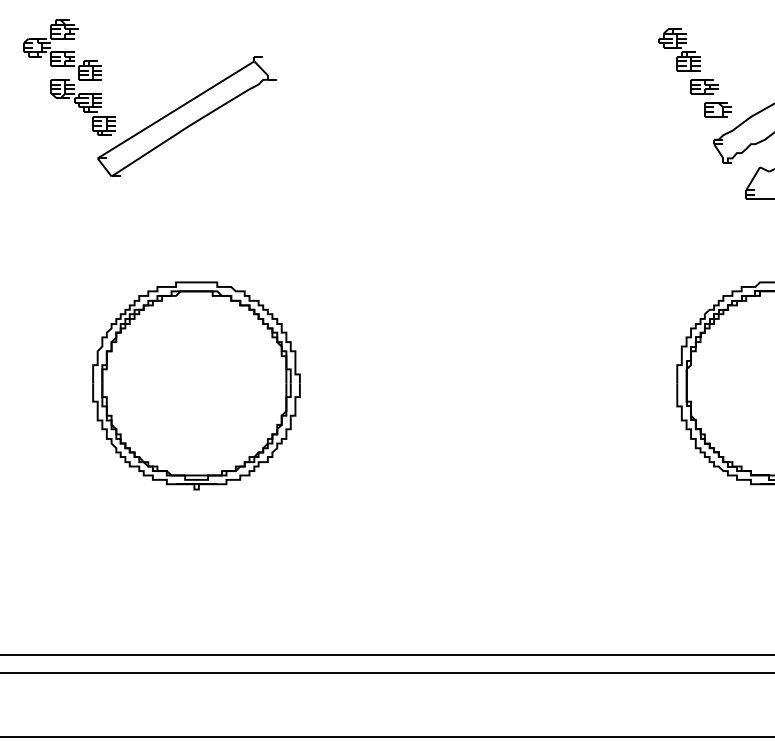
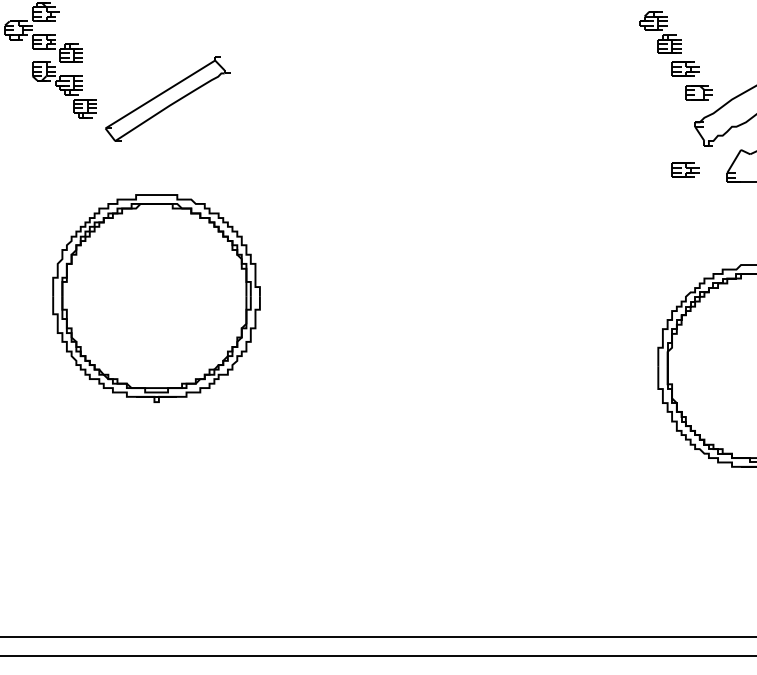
part: (186, 116) -> (167, 99), size x0.7
part: (704, 187) -> (685, 170), added
part: (196, 385) -> (156, 298), moved

